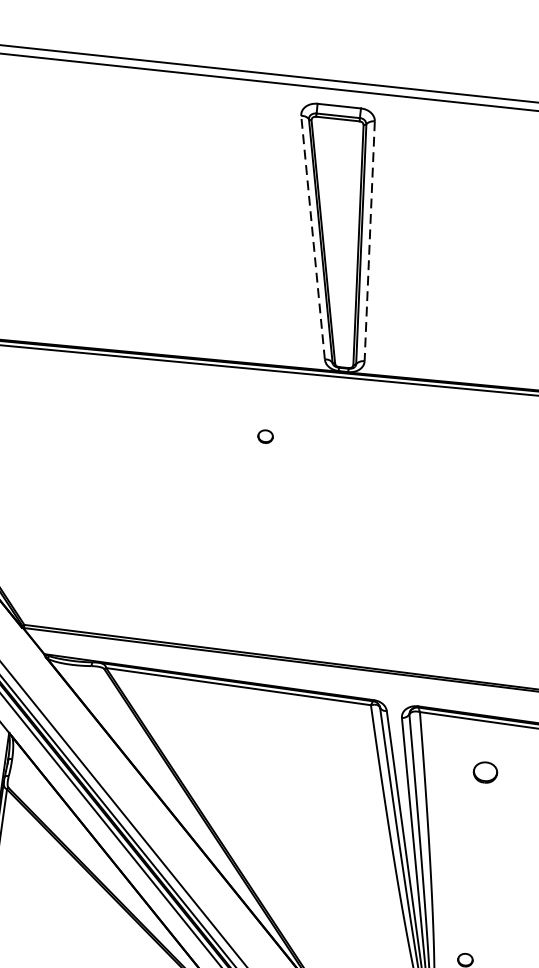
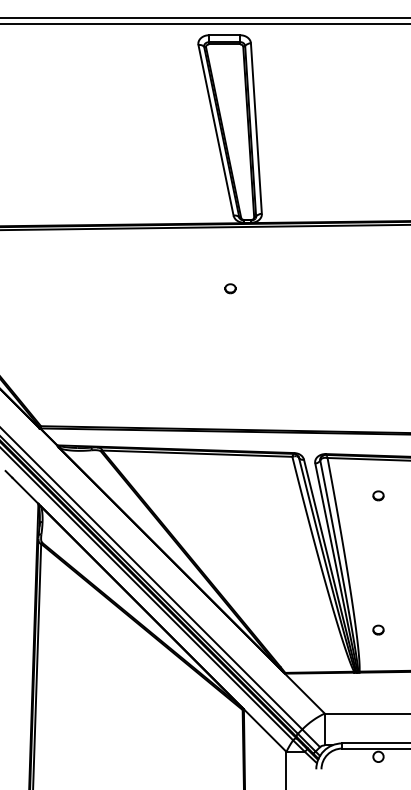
line: (312, 236) -> (215, 129), dashed -> solid
line: (369, 242) -> (256, 129), dashed -> solid
part: (265, 436) -> (230, 288), moved
part: (485, 772) -> (378, 495), size x0.62

